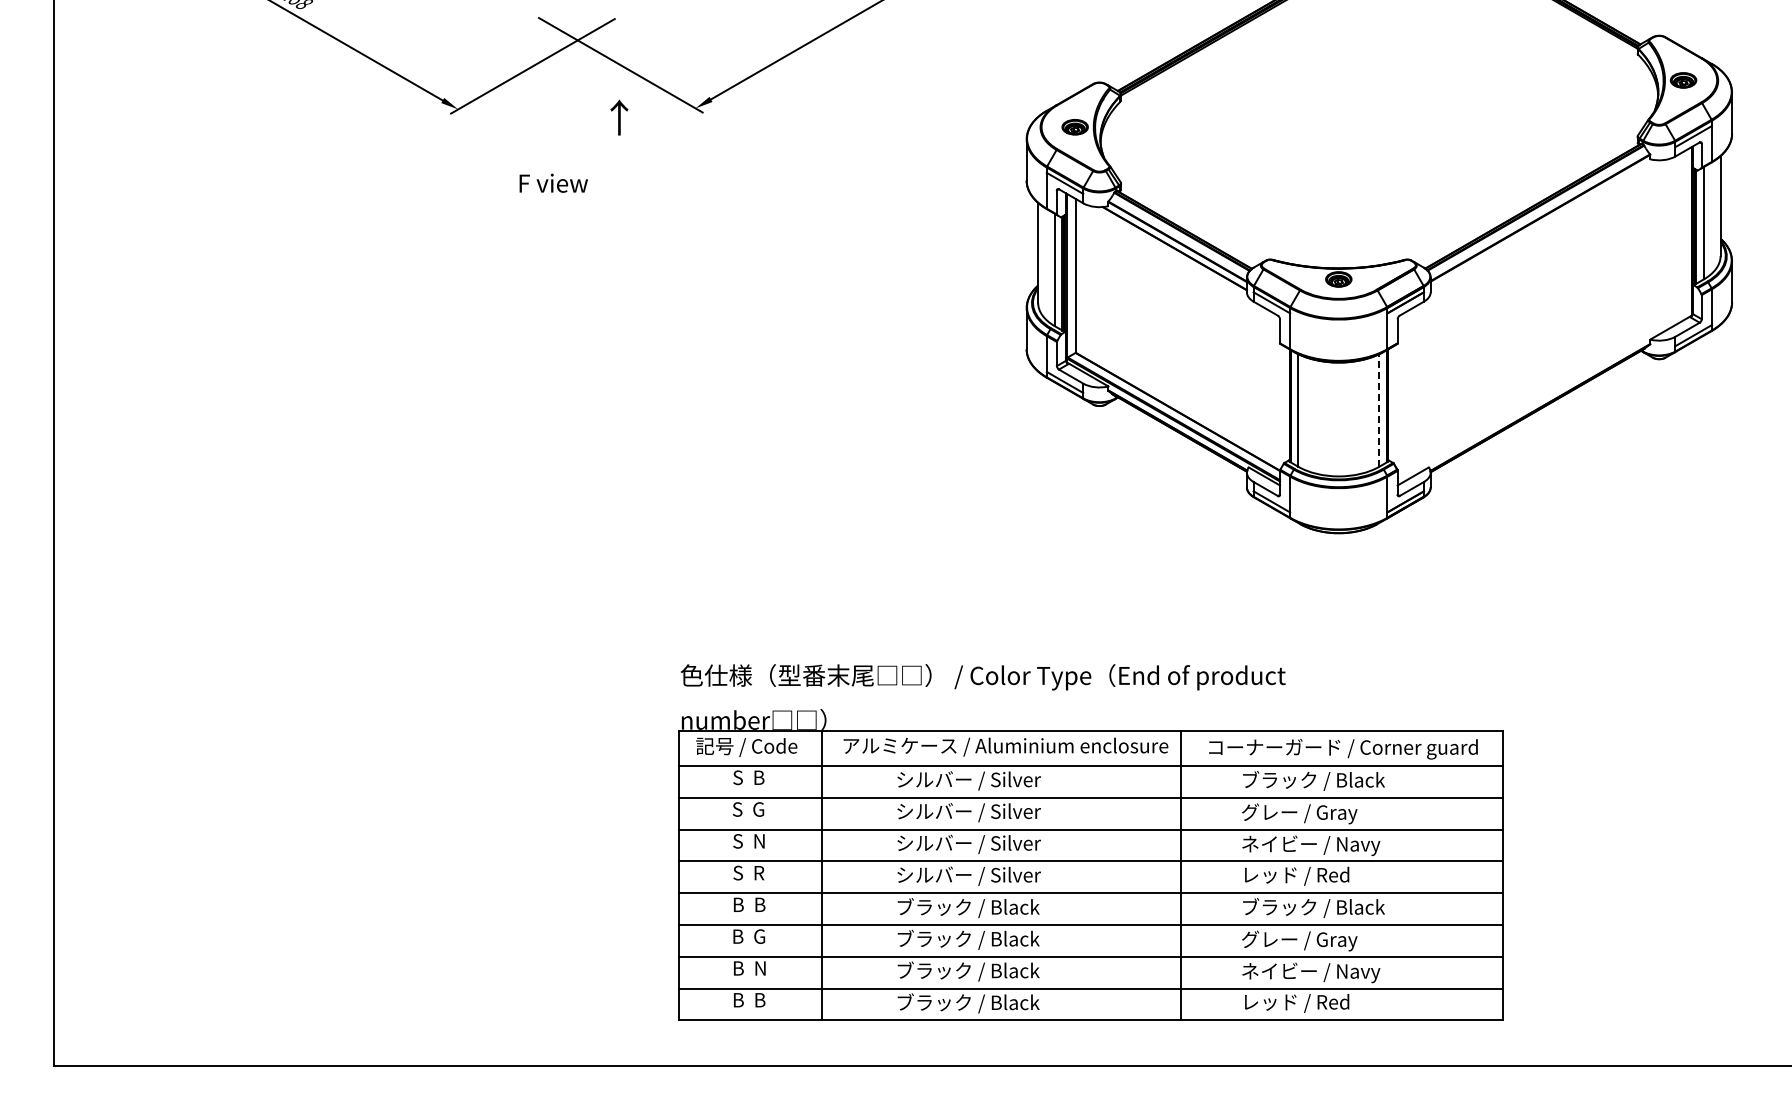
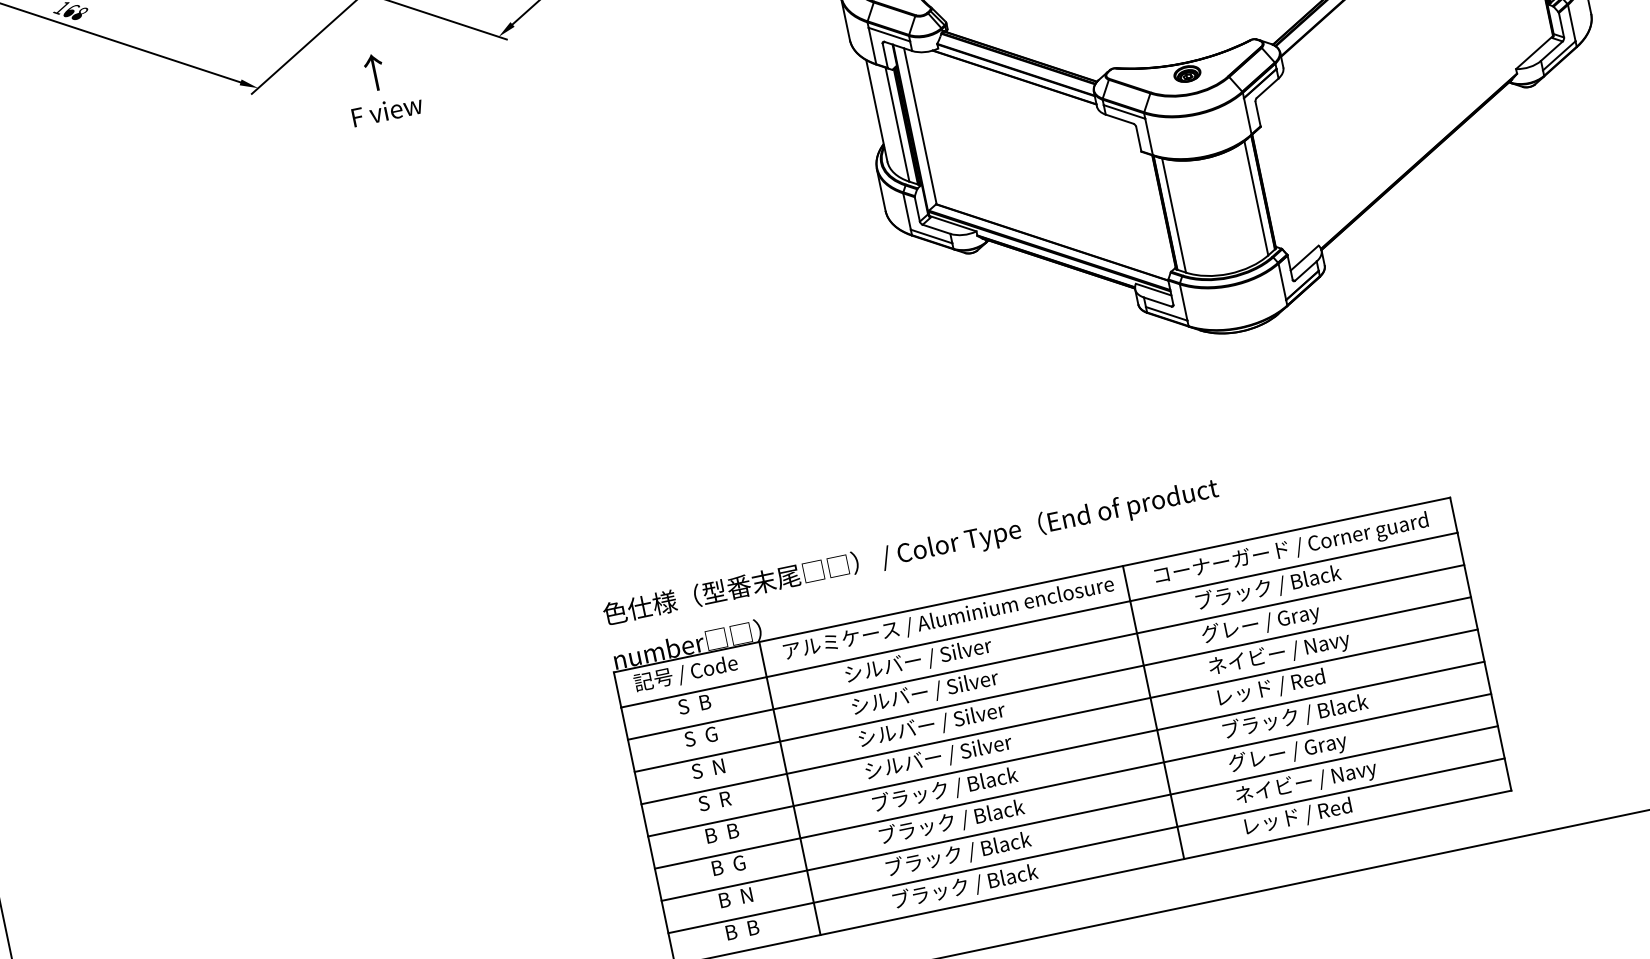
text: (619, 117) -> (374, 72), moved
text: (553, 182) -> (386, 110), moved
line: (1379, 409) -> (1256, 197), dashed -> solid

